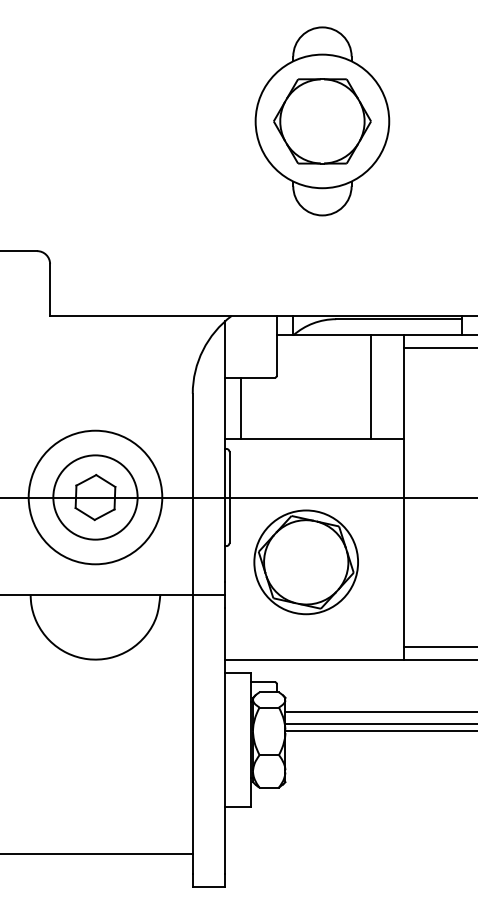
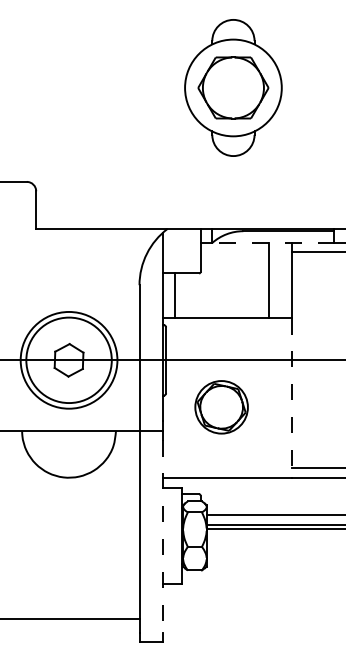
line: (377, 335) -> (273, 243), solid -> dashed
circle: (95, 497) -> (69, 360), size x1.4
line: (403, 549) -> (292, 397), solid -> dashed
part: (305, 562) -> (221, 407), size x0.7
line: (225, 740) -> (163, 536), solid -> dashed

